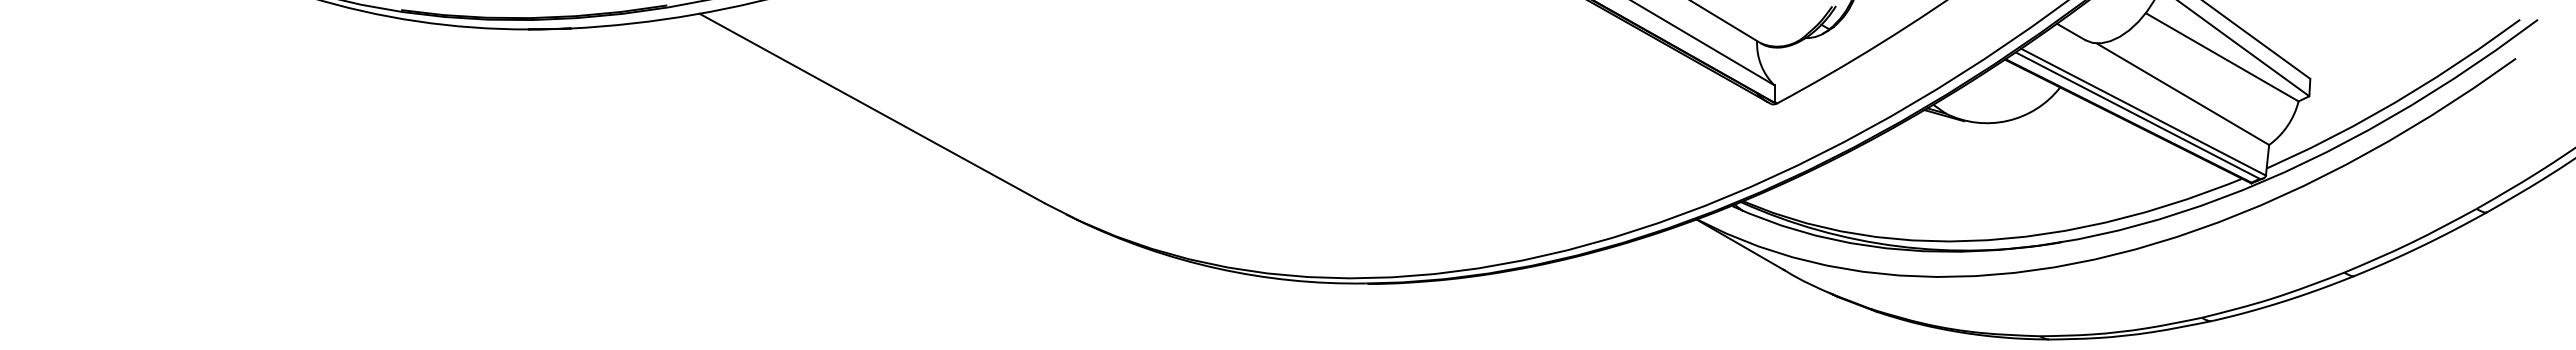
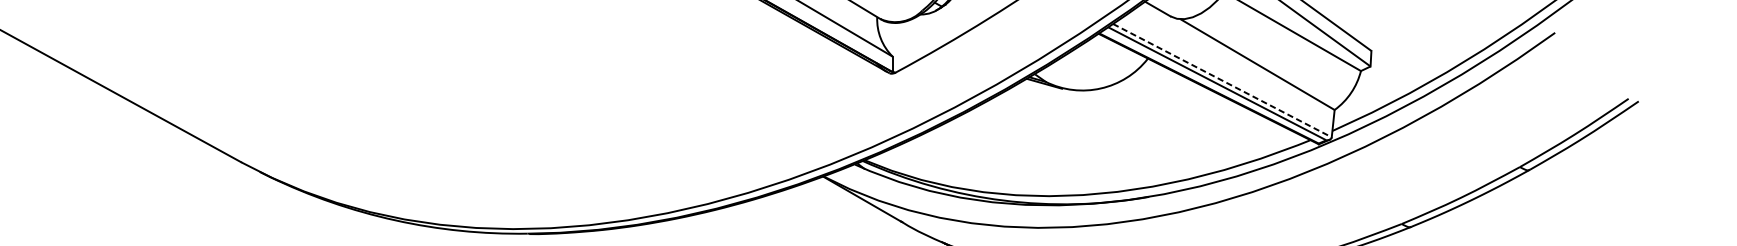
line: (2143, 112) -> (1222, 80), solid -> dashed

